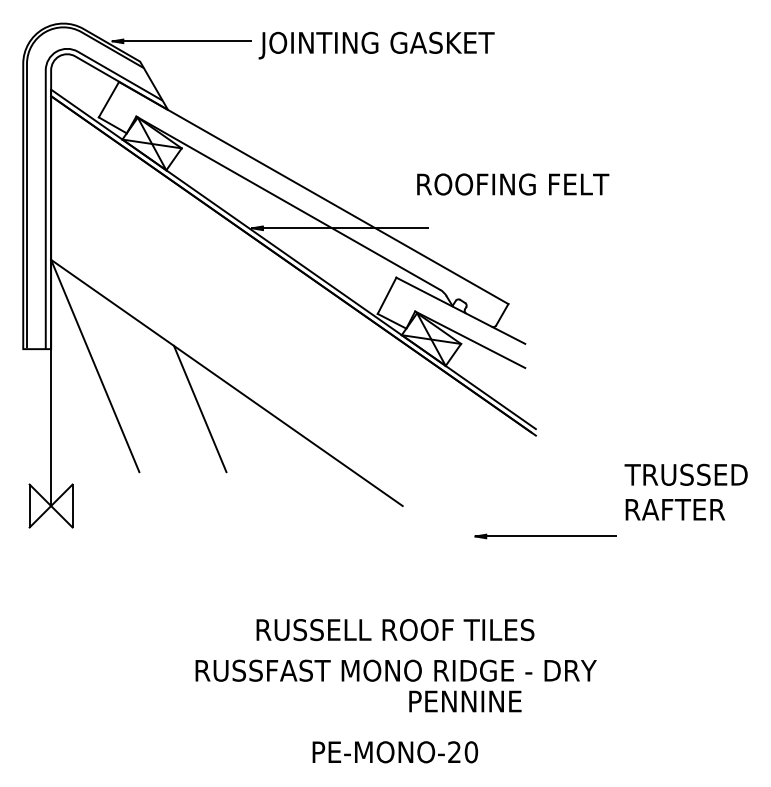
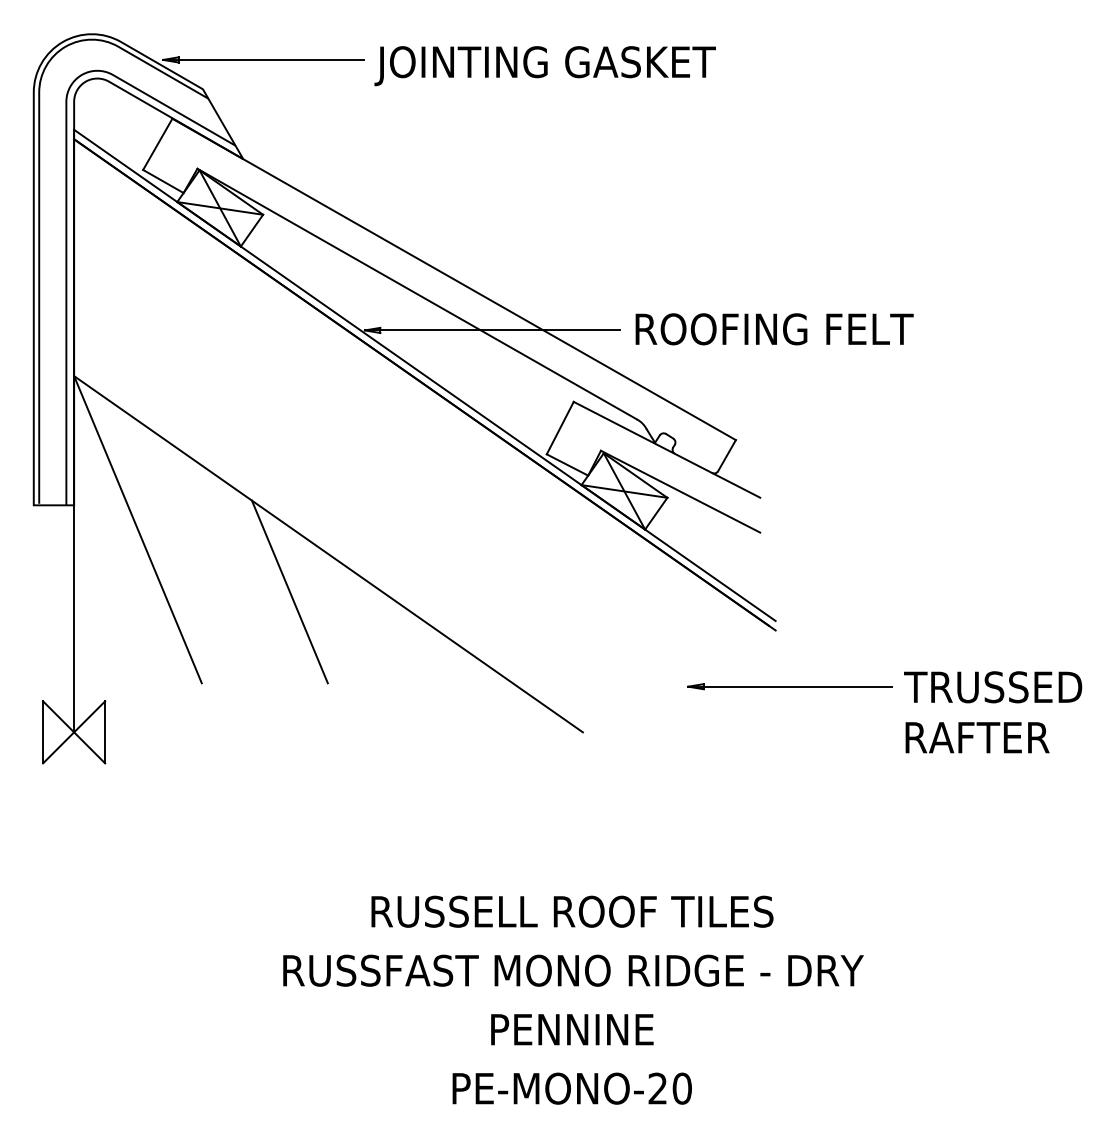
text: (513, 184) -> (775, 329), moved
part: (545, 536) -> (789, 686), moved
text: (465, 701) -> (572, 1029), moved

